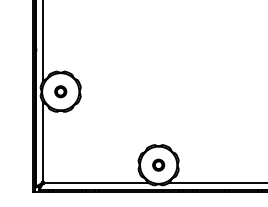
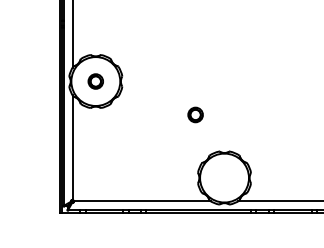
part: (158, 164) -> (195, 114), moved

